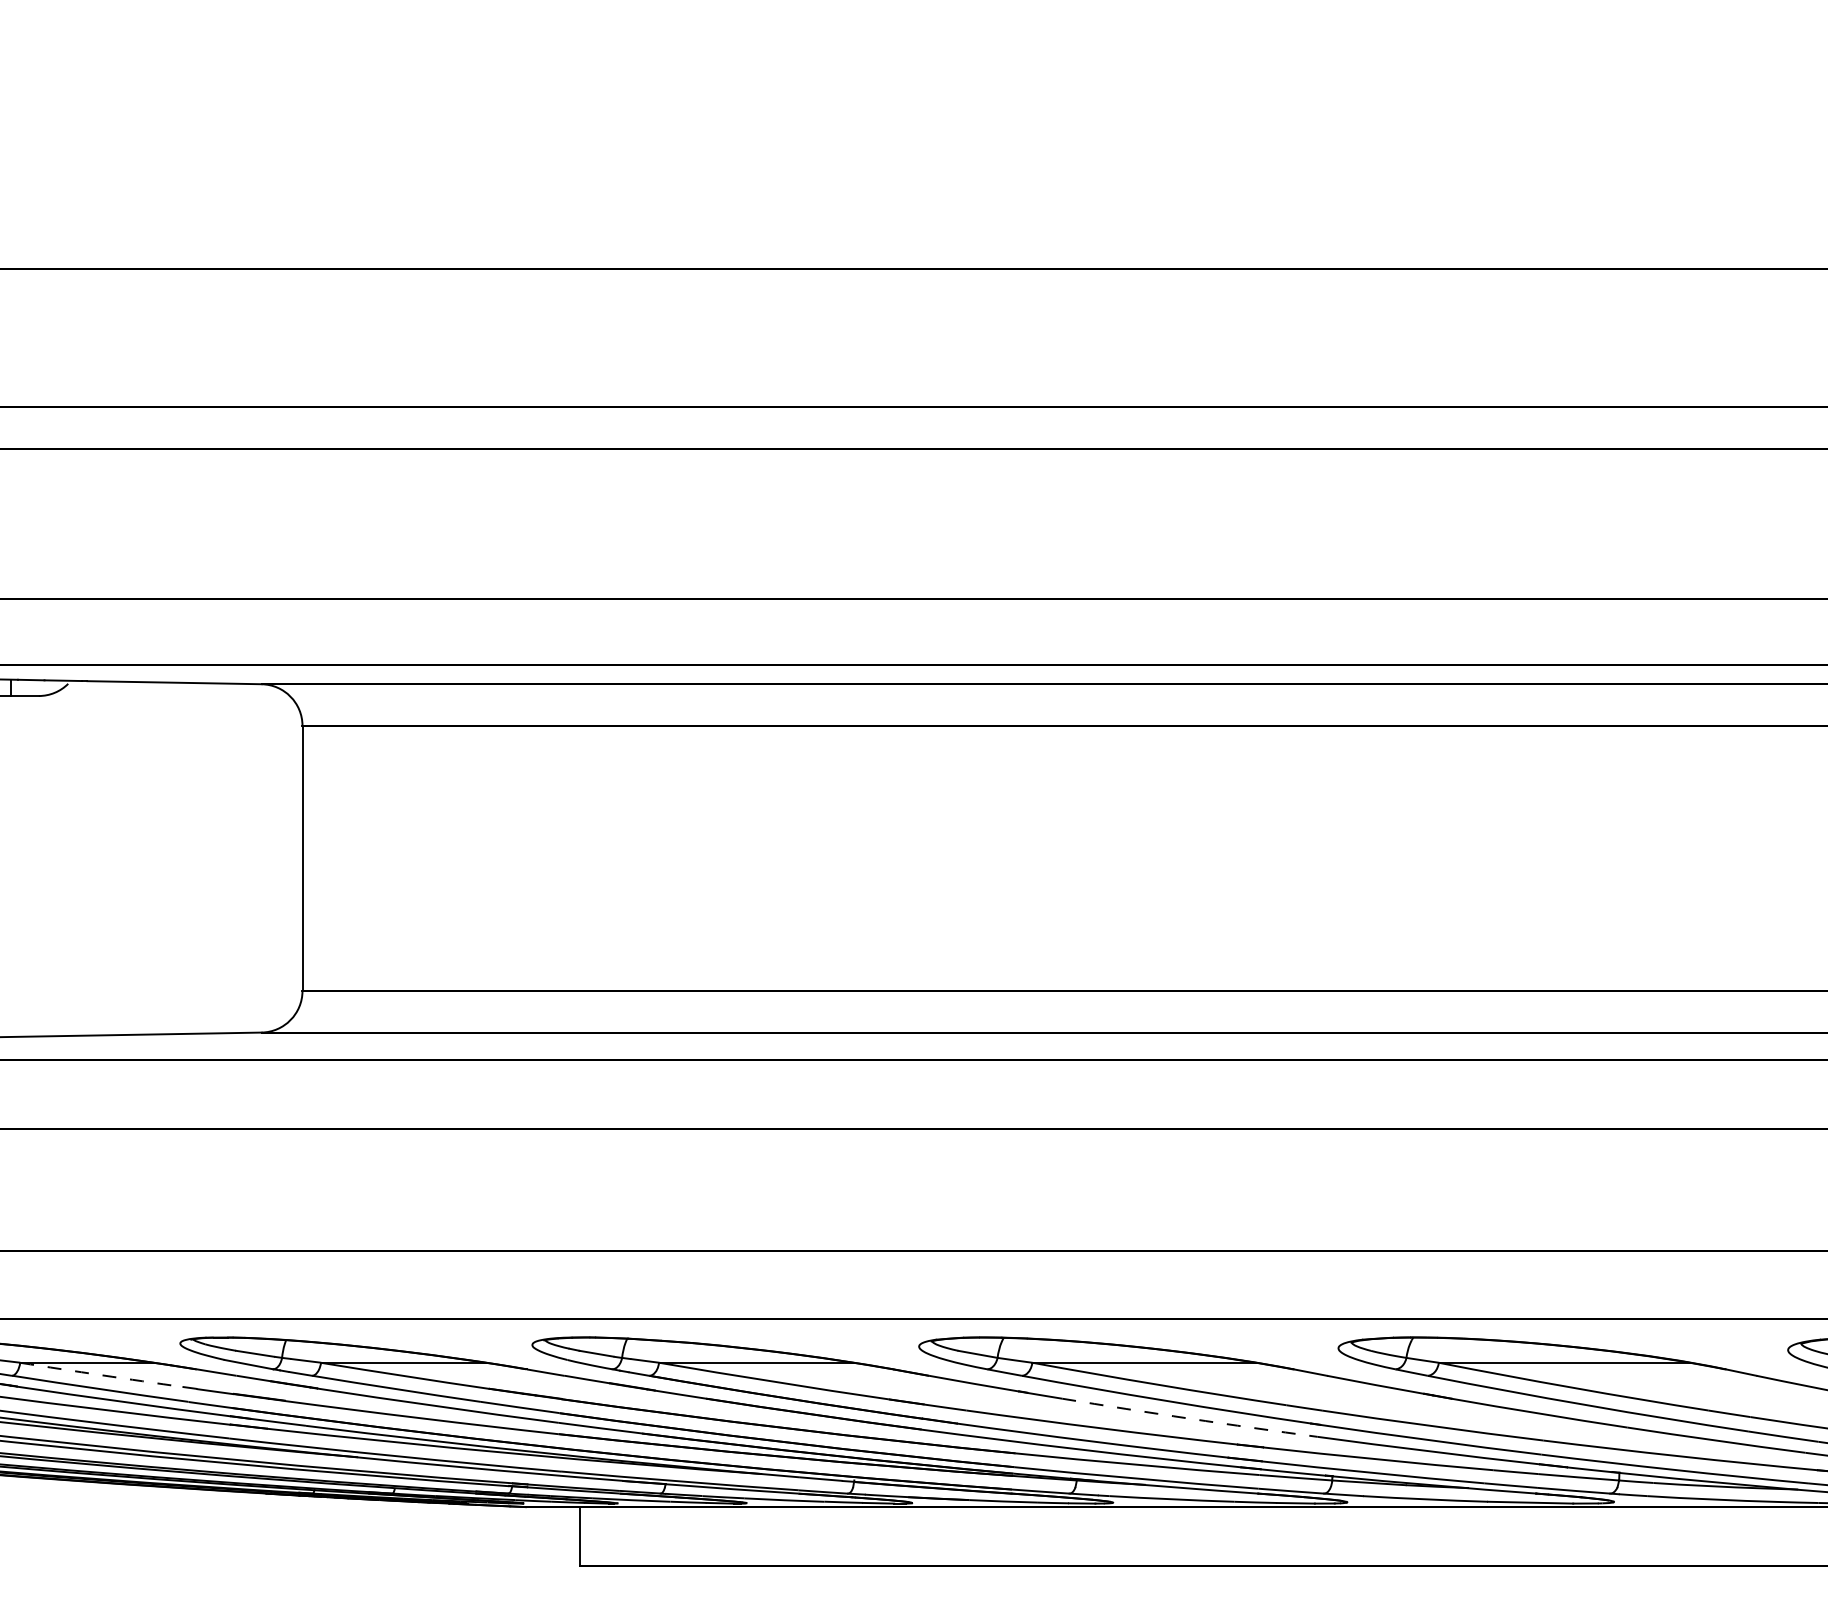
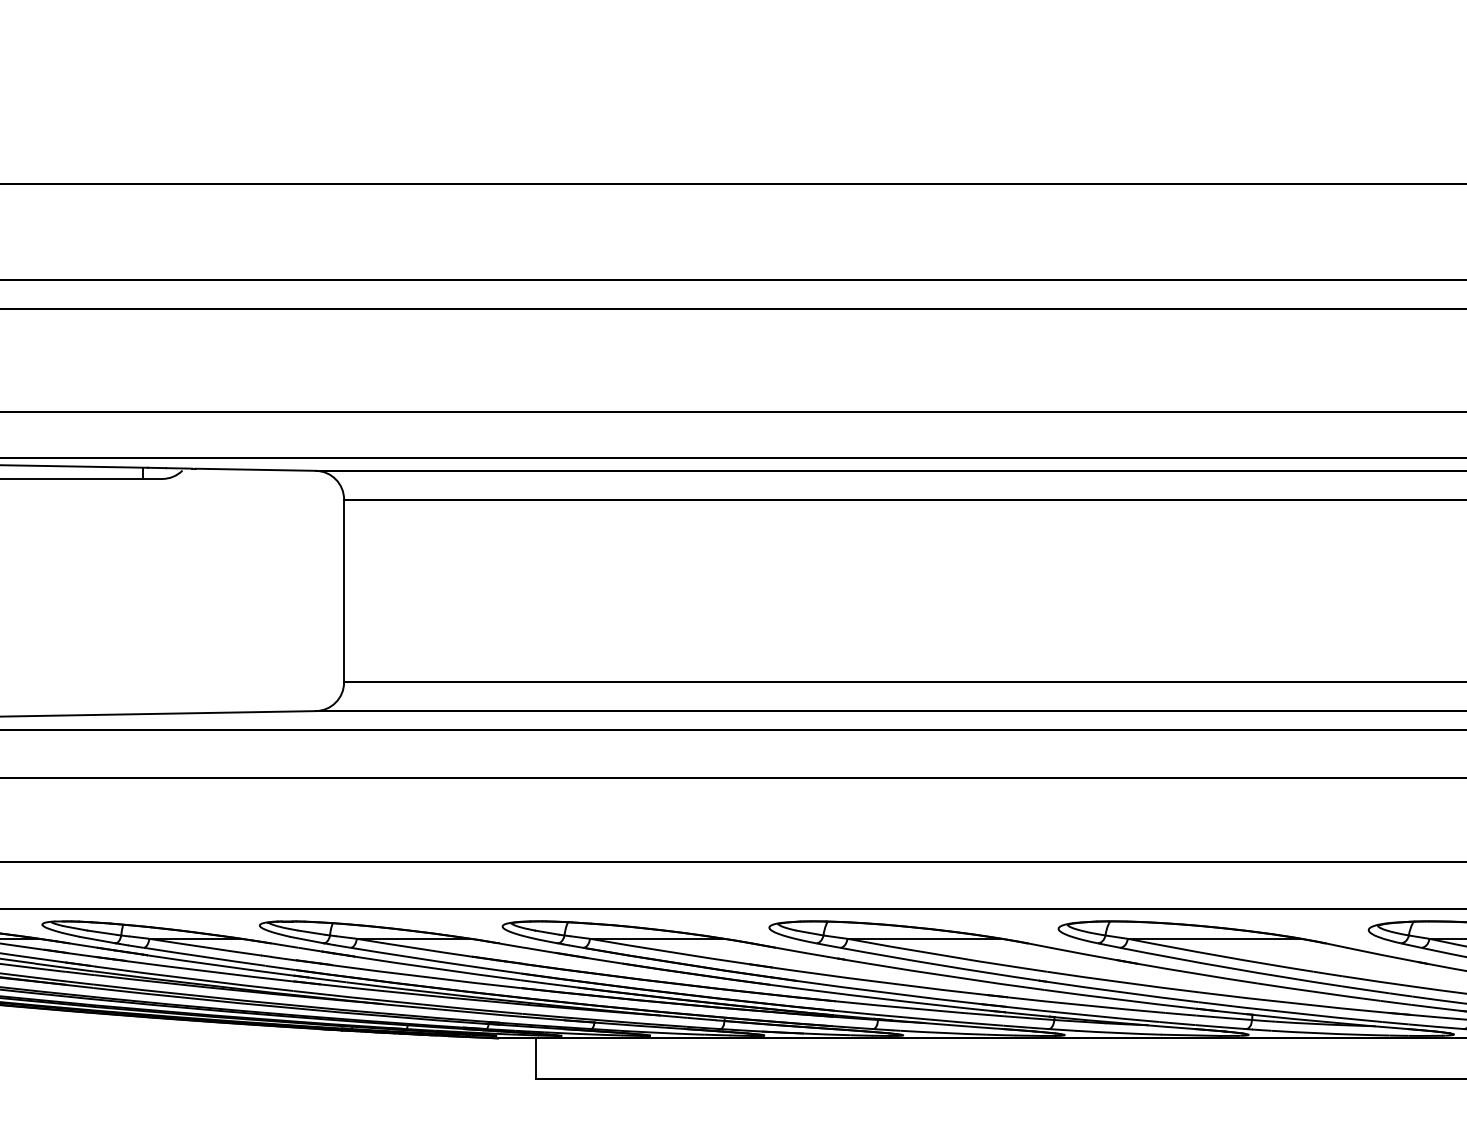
arc: (101, 1375) -> (205, 947), dashed -> solid
arc: (1190, 1418) -> (956, 977), dashed -> solid

